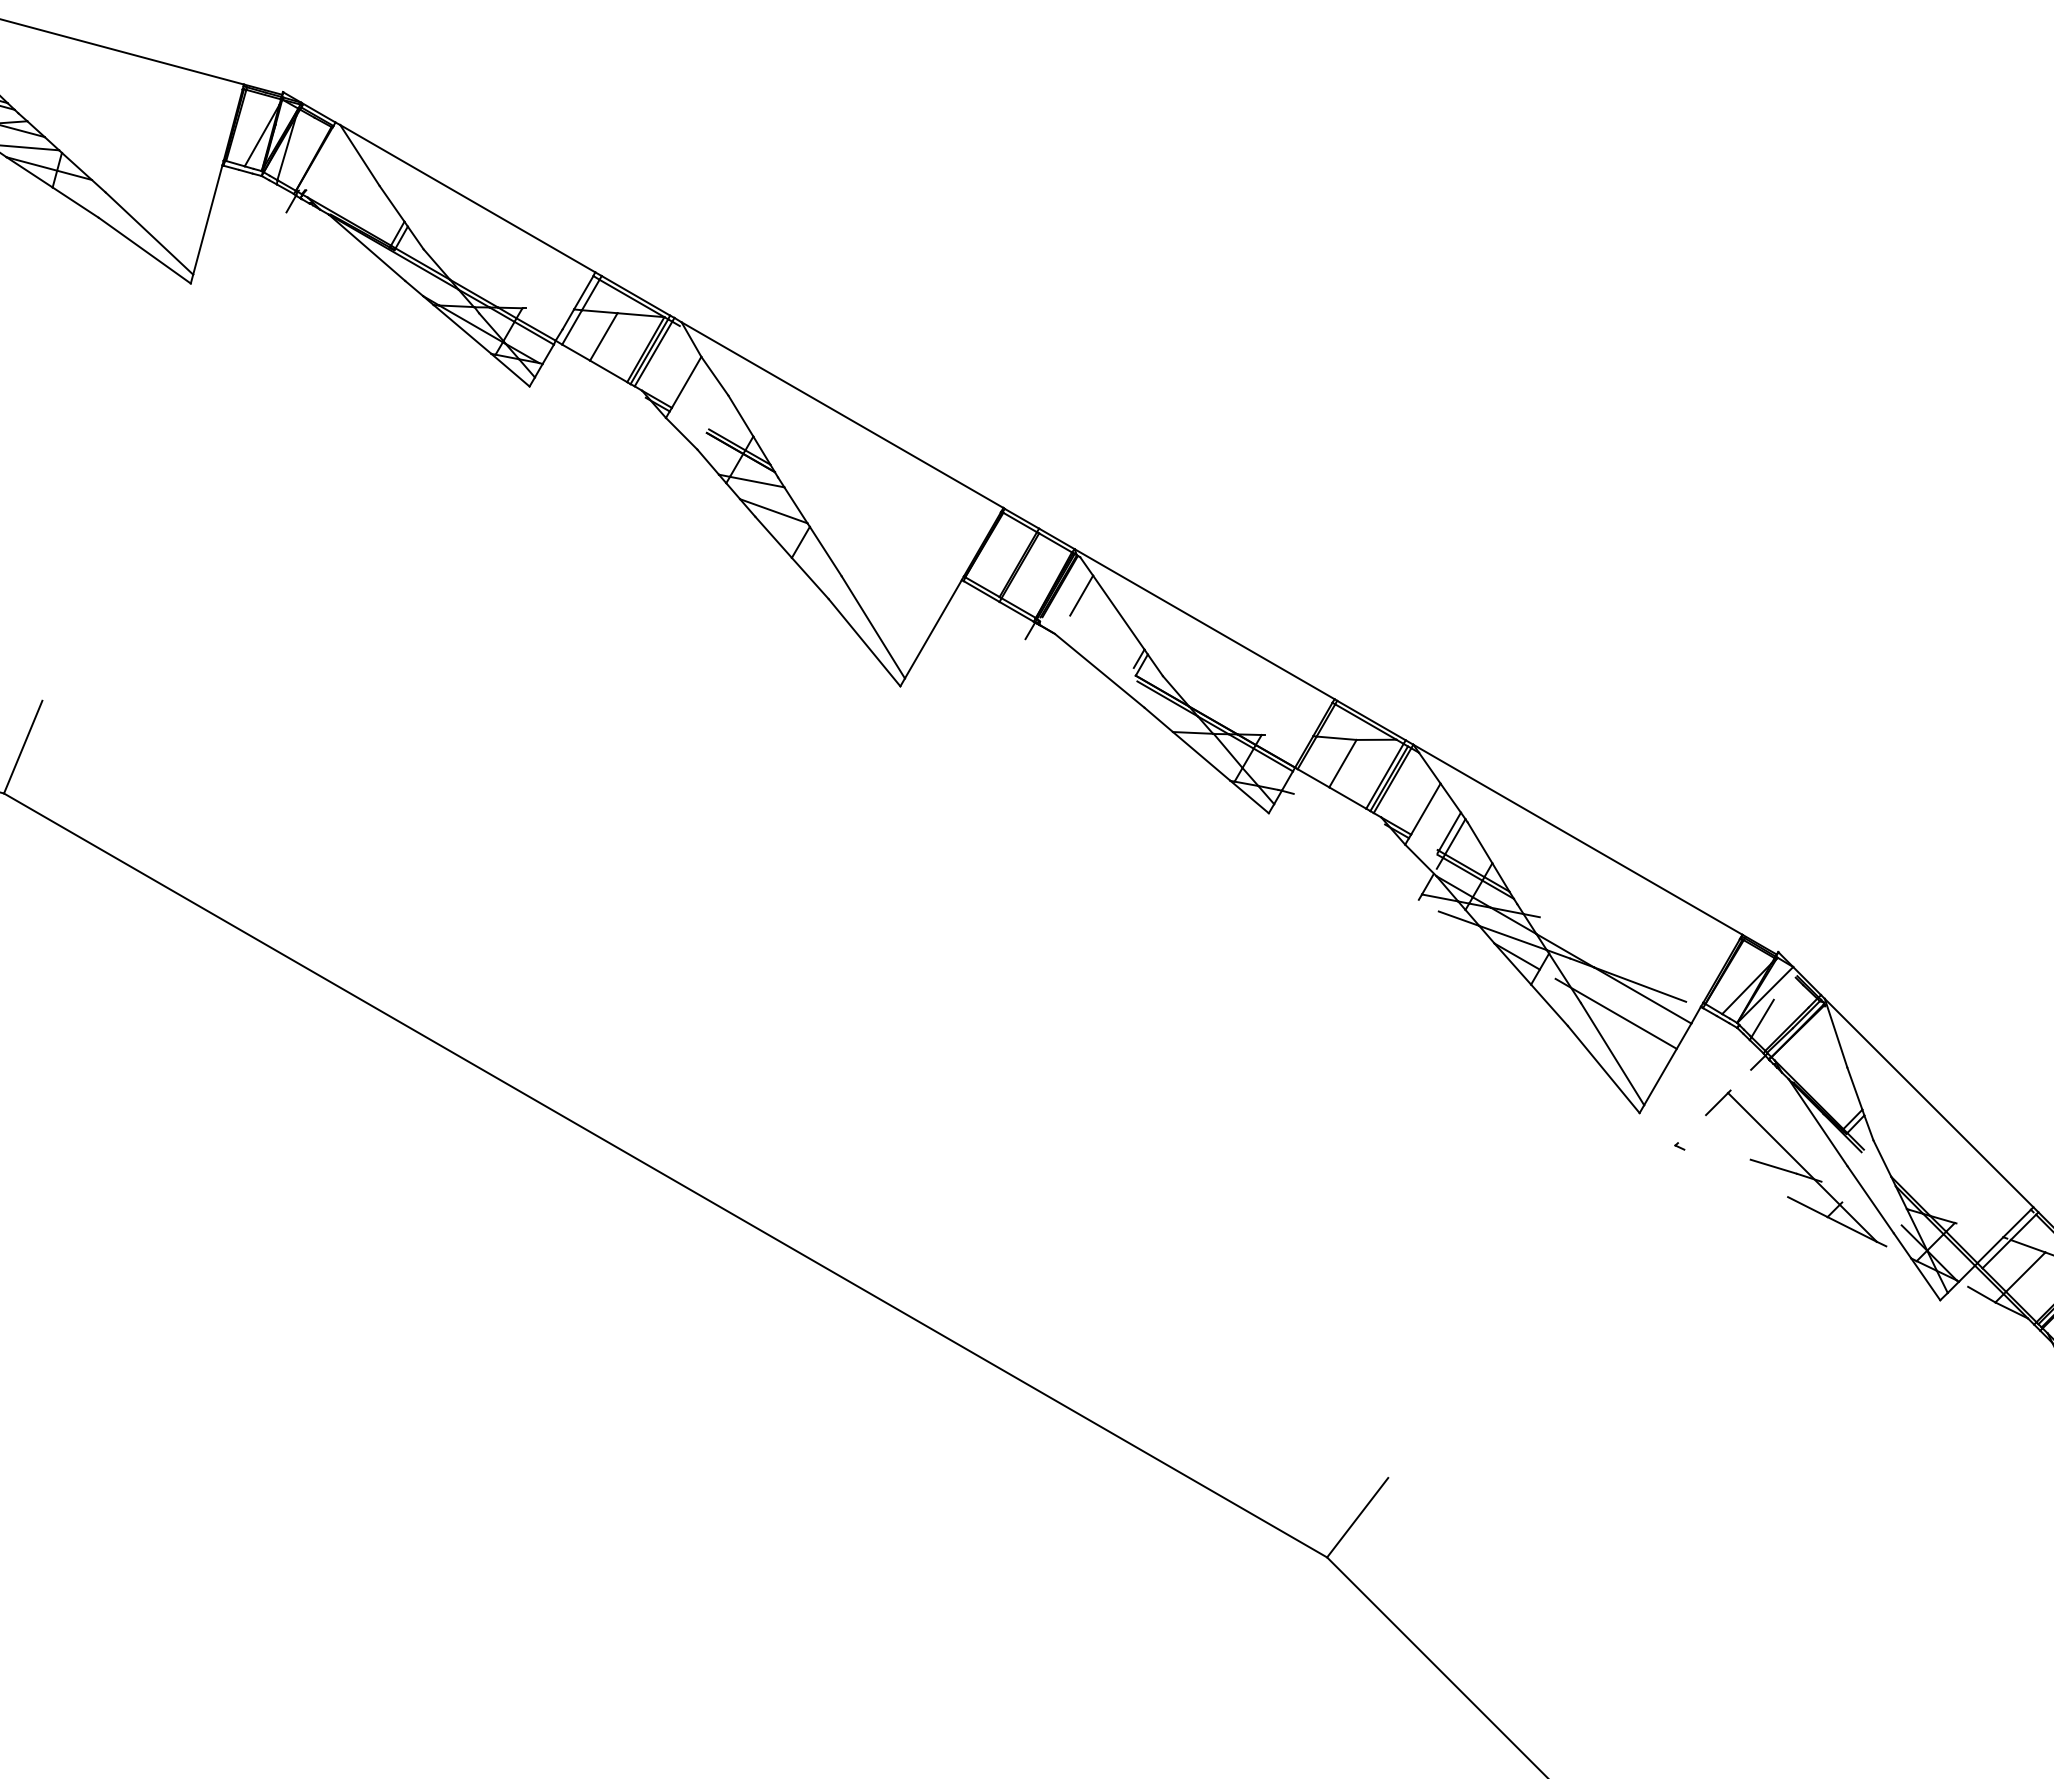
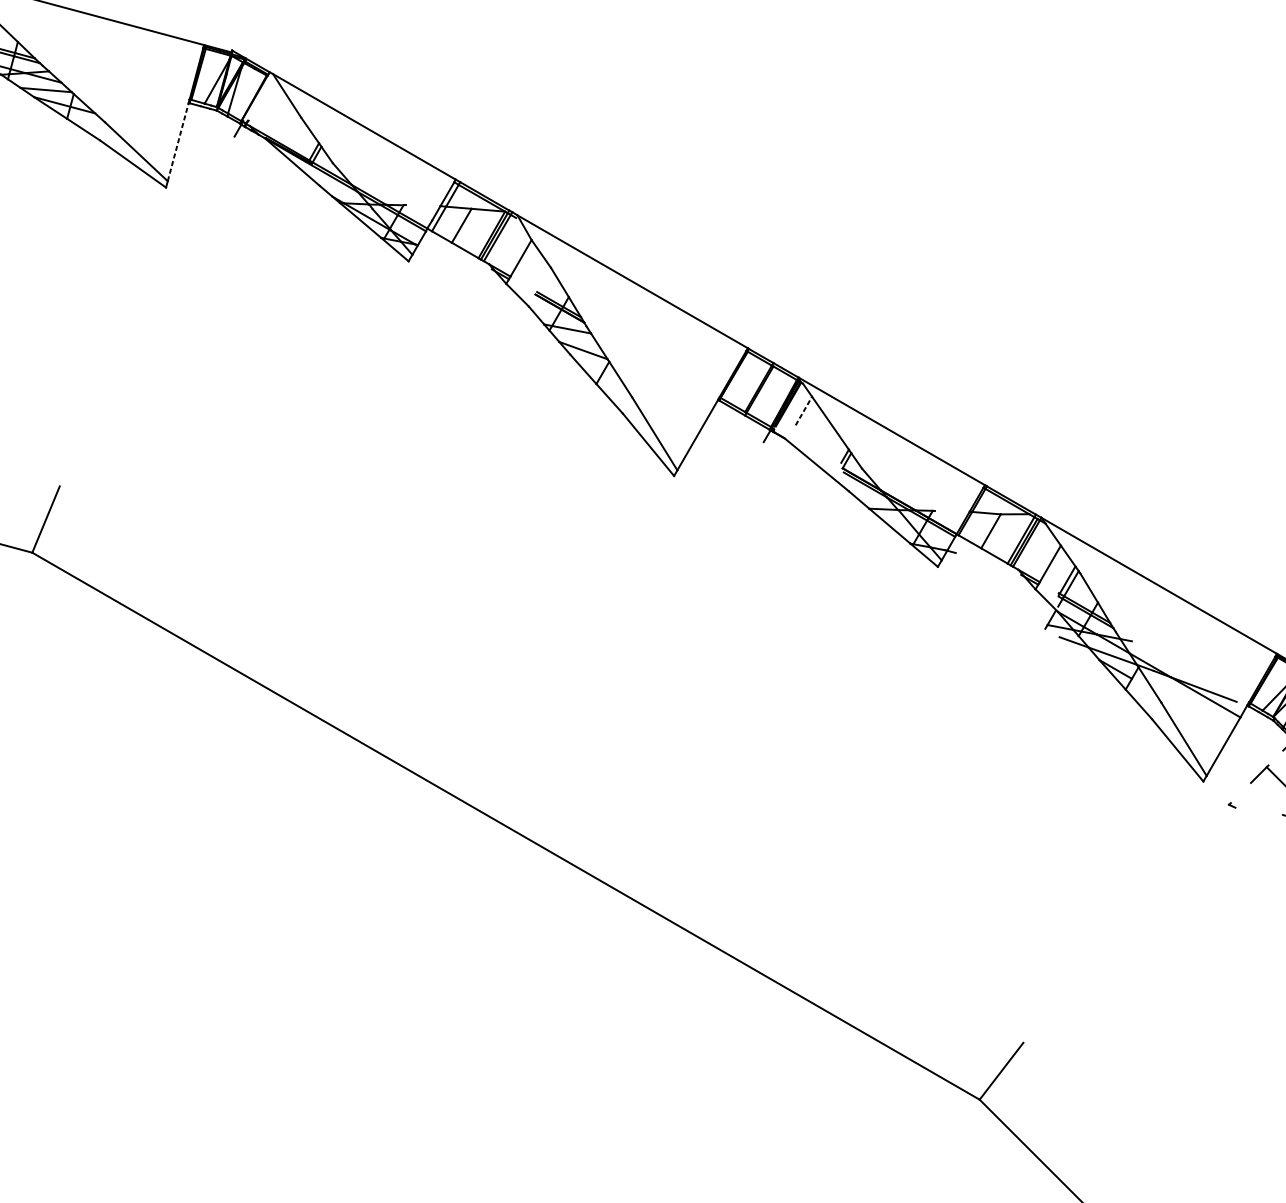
line: (207, 220) -> (178, 142), solid -> dashed
line: (1081, 595) -> (803, 410), solid -> dashed
line: (1615, 1013) -> (1186, 710), removed

